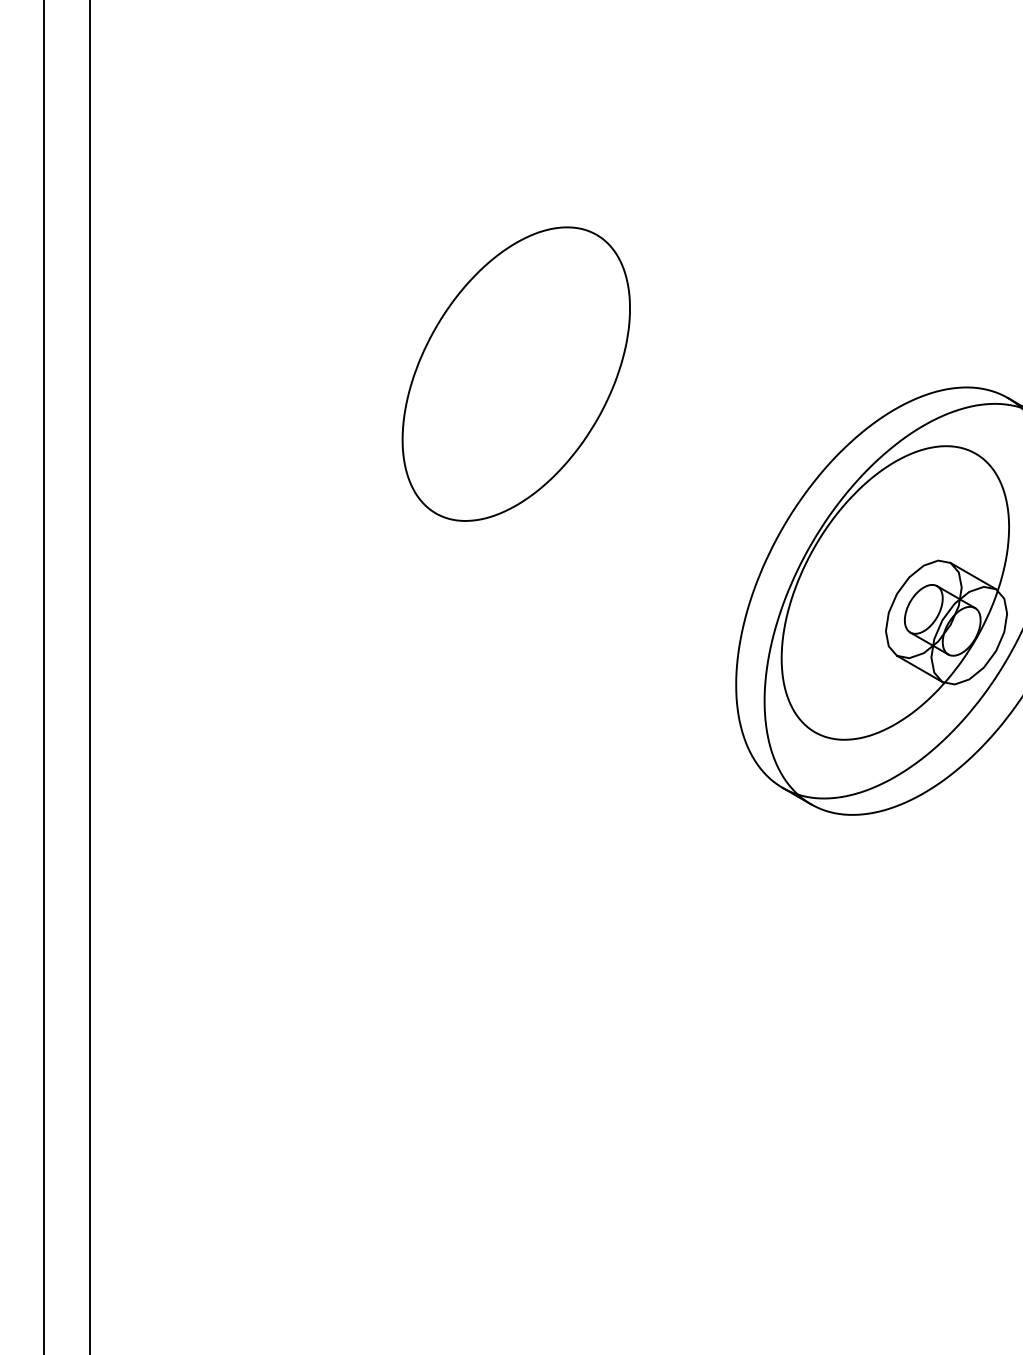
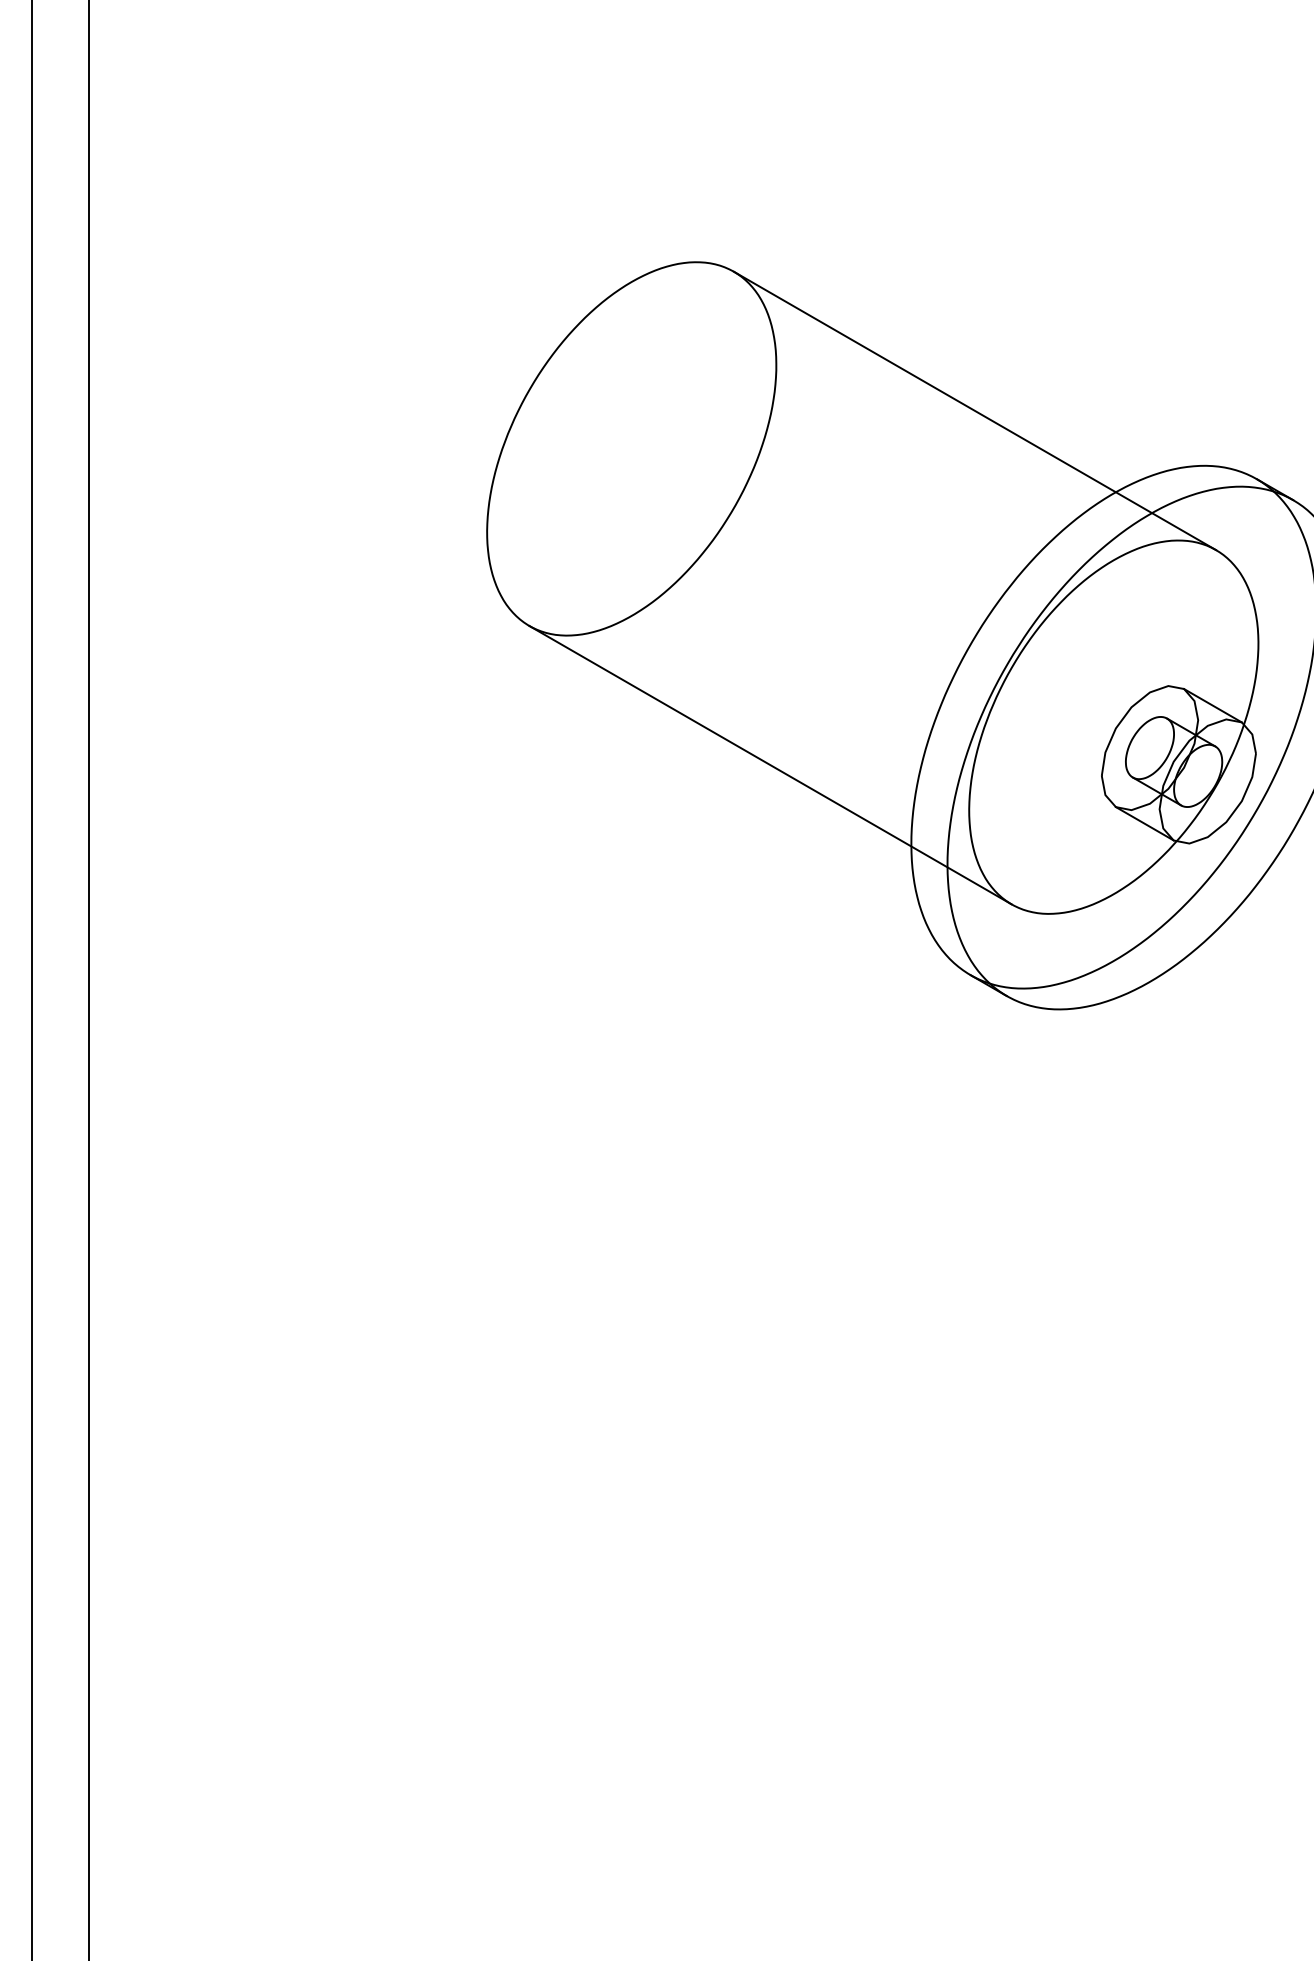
line: (785, 343) -> (974, 410), added
line: (625, 623) -> (770, 765), added

